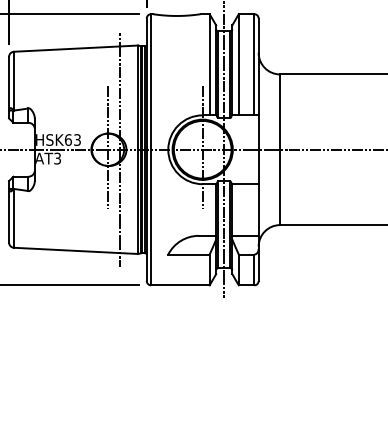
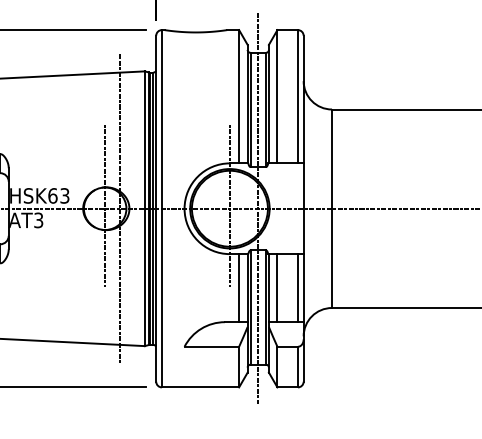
line: (209, 209) -> (238, 287), added
line: (238, 209) -> (277, 287), added
line: (254, 209) -> (298, 287), added

